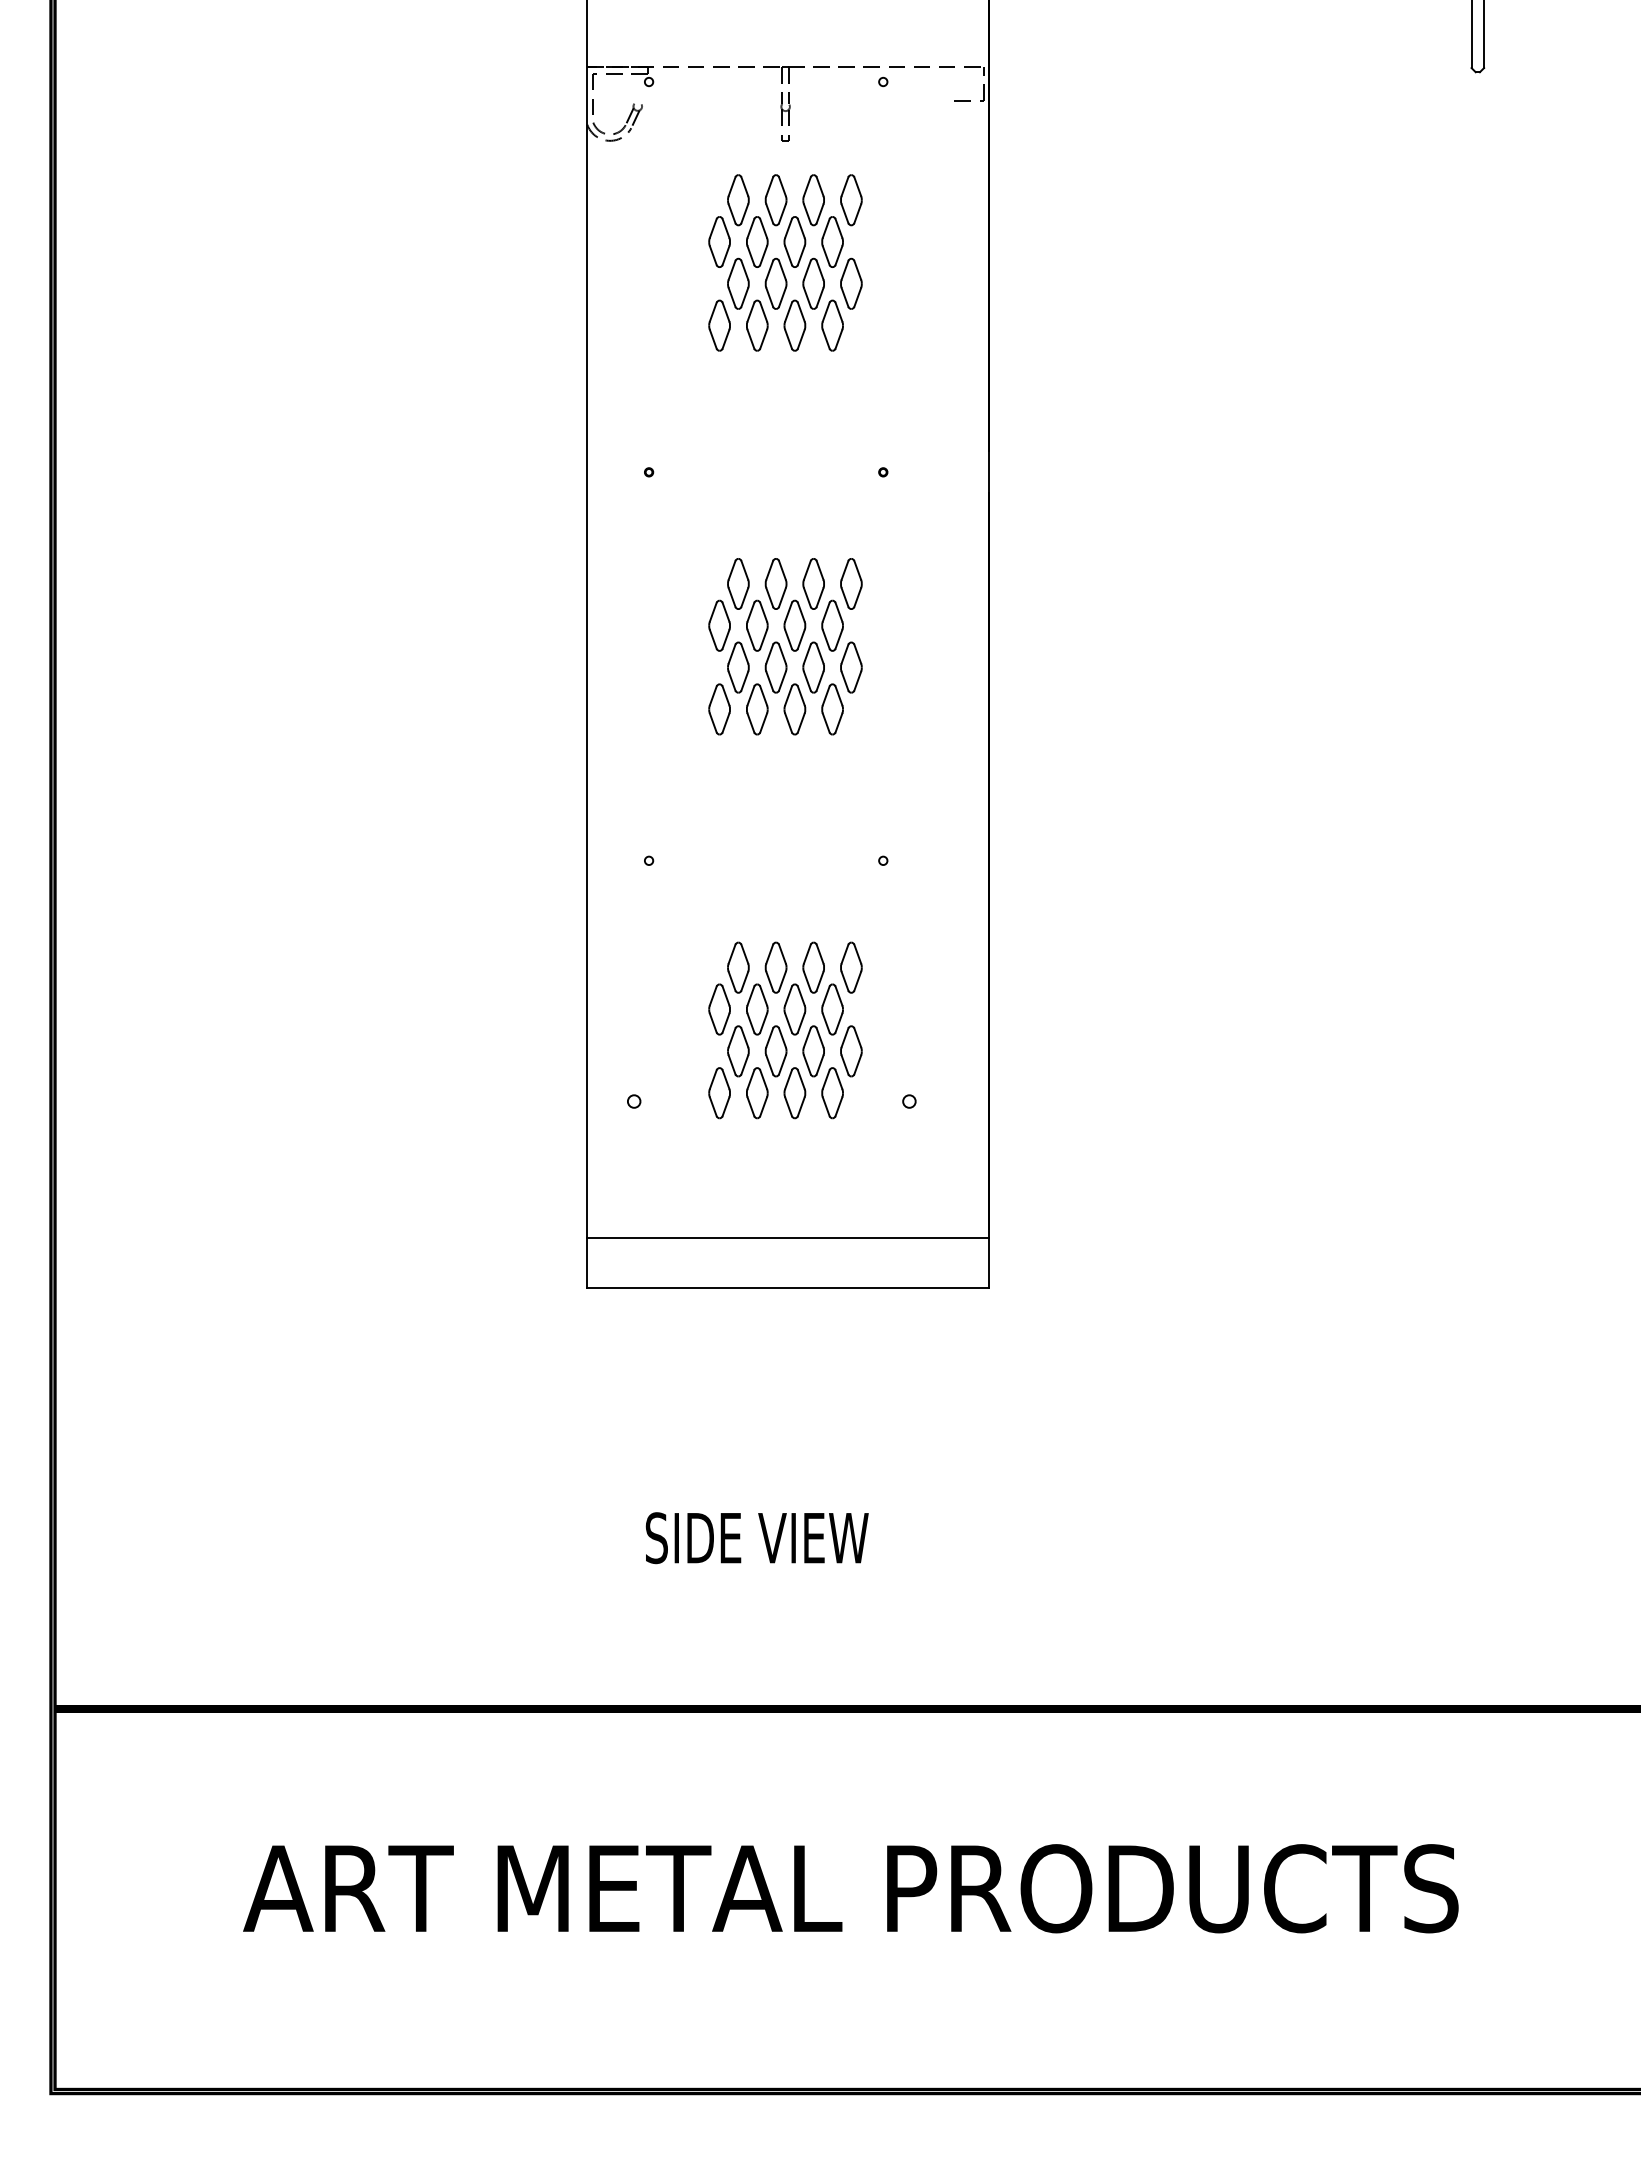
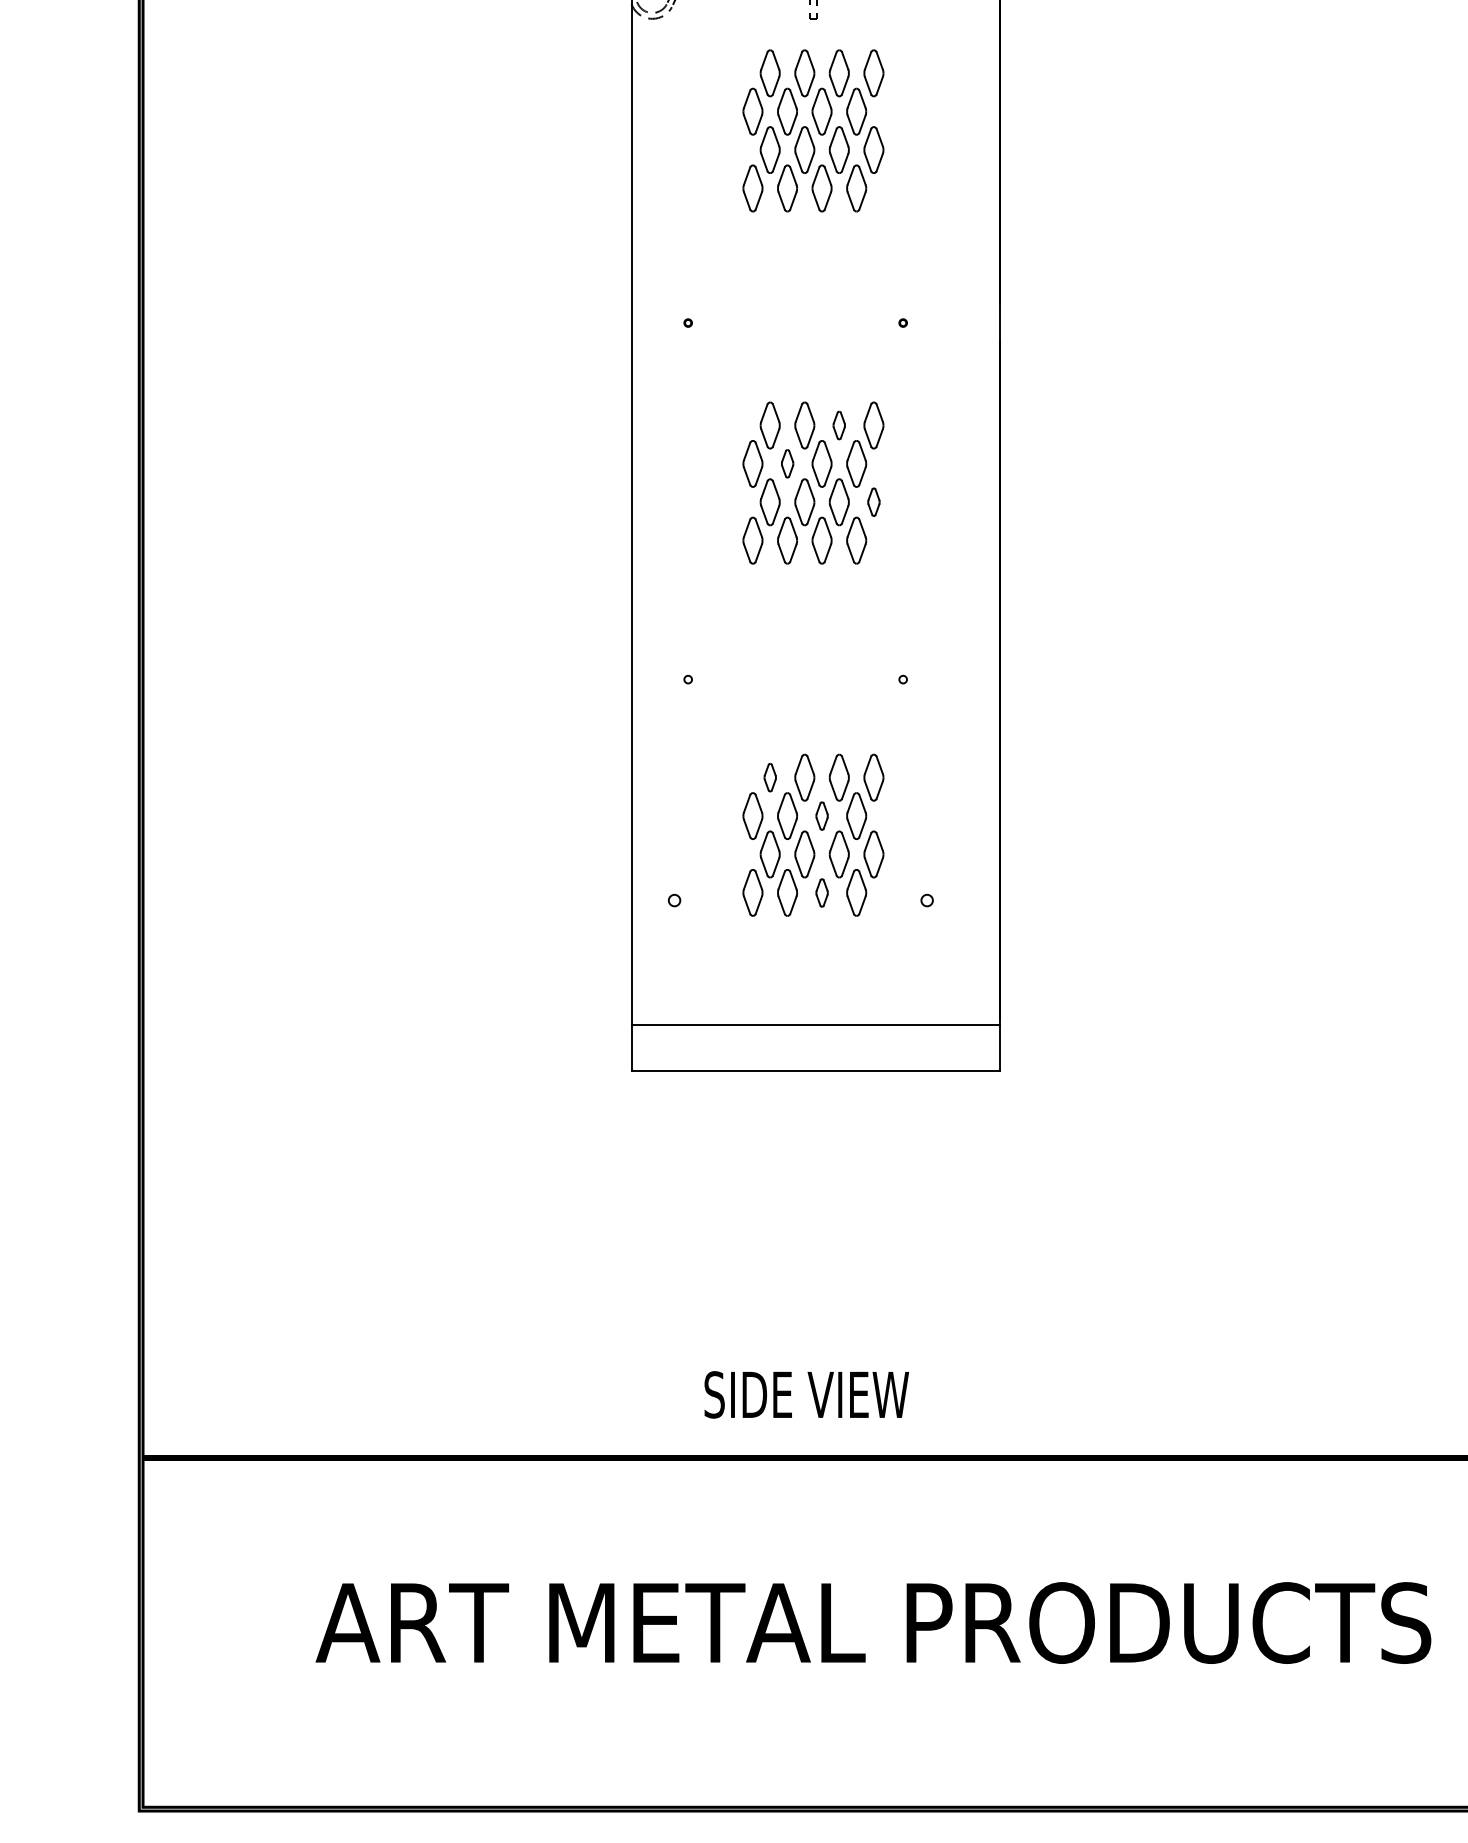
part: (813, 583) -> (839, 425), size x0.6
part: (757, 625) -> (787, 463), size x0.6
part: (851, 667) -> (874, 502), size x0.6
part: (738, 967) -> (770, 777), size x0.6
part: (794, 1009) -> (821, 816), size x0.6
part: (794, 1093) -> (821, 893), size x0.6
text: (756, 1538) -> (806, 1395), moved

